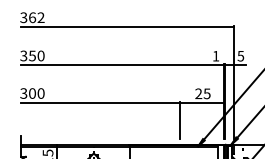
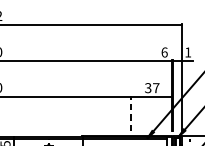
text: (216, 55) -> (165, 51), 1 -> 6
text: (240, 56) -> (187, 52), 5 -> 1
text: (202, 93) -> (151, 87), 25 -> 37
line: (180, 120) -> (130, 113), solid -> dashed

